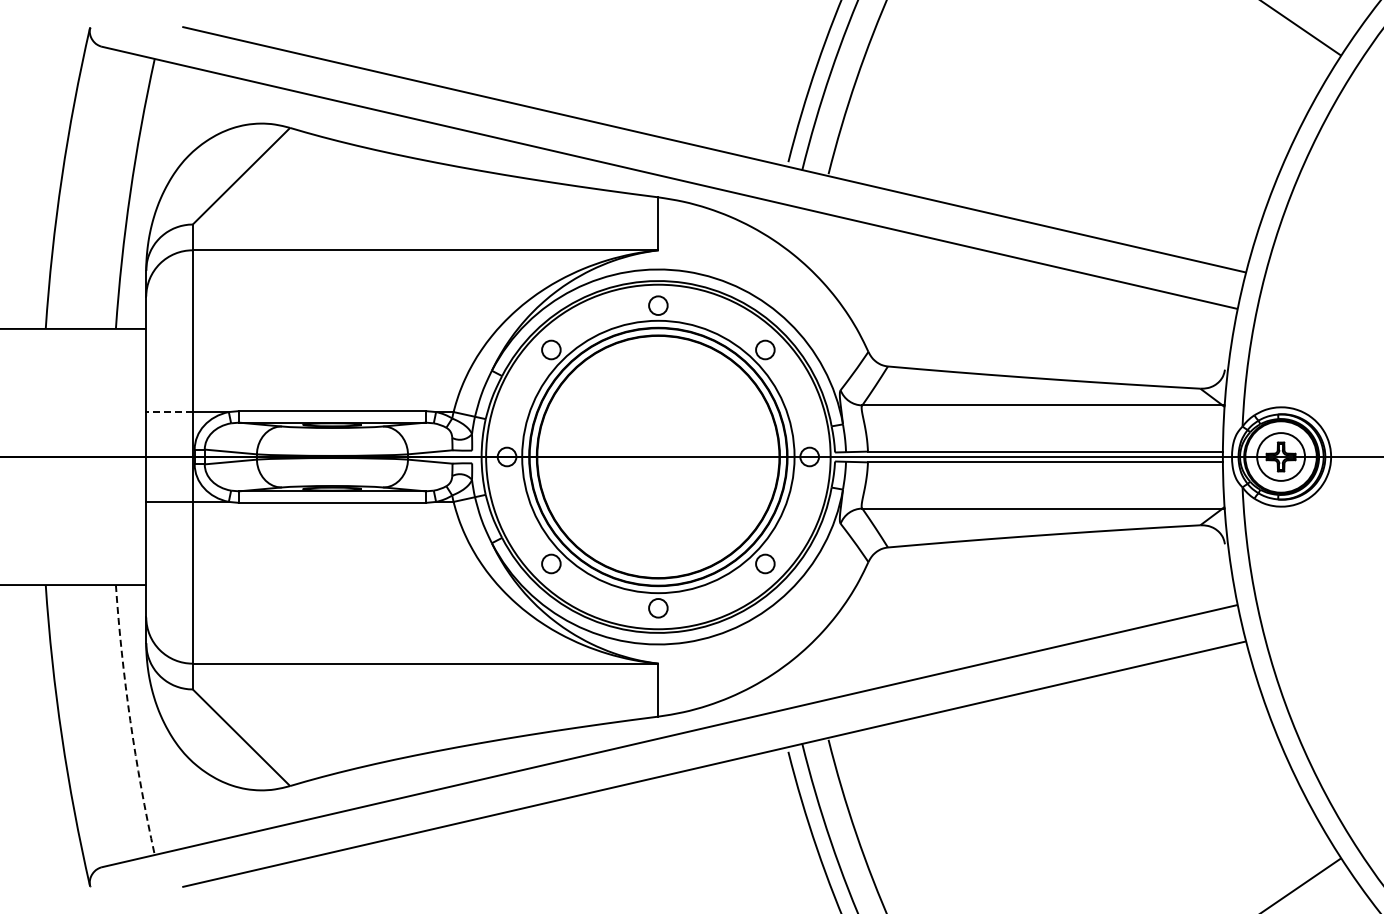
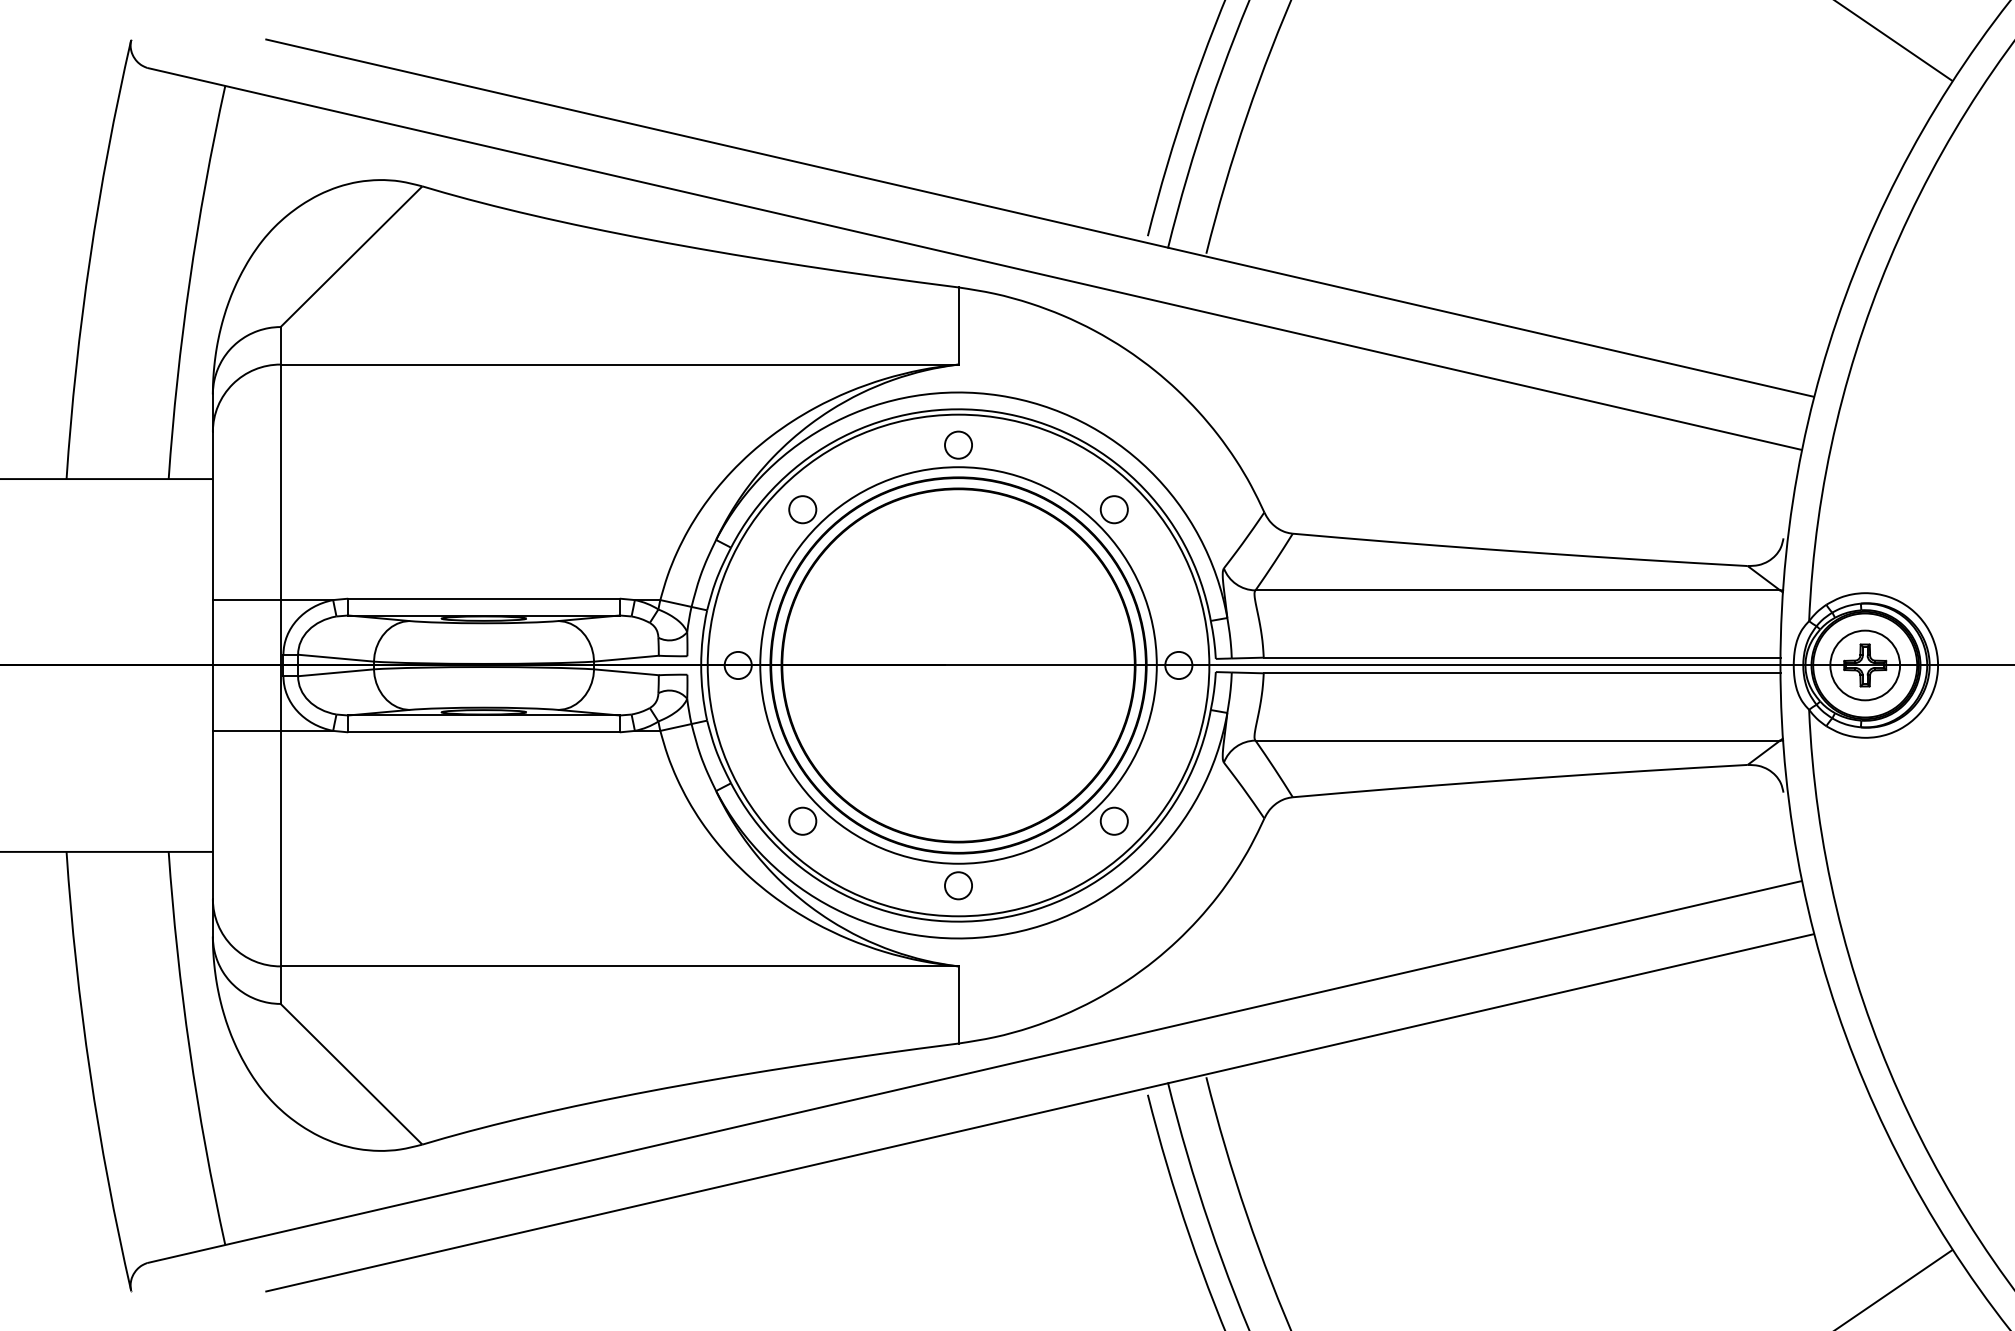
line: (169, 412) -> (246, 600), dashed -> solid
arc: (130, 720) -> (189, 1049), dashed -> solid

